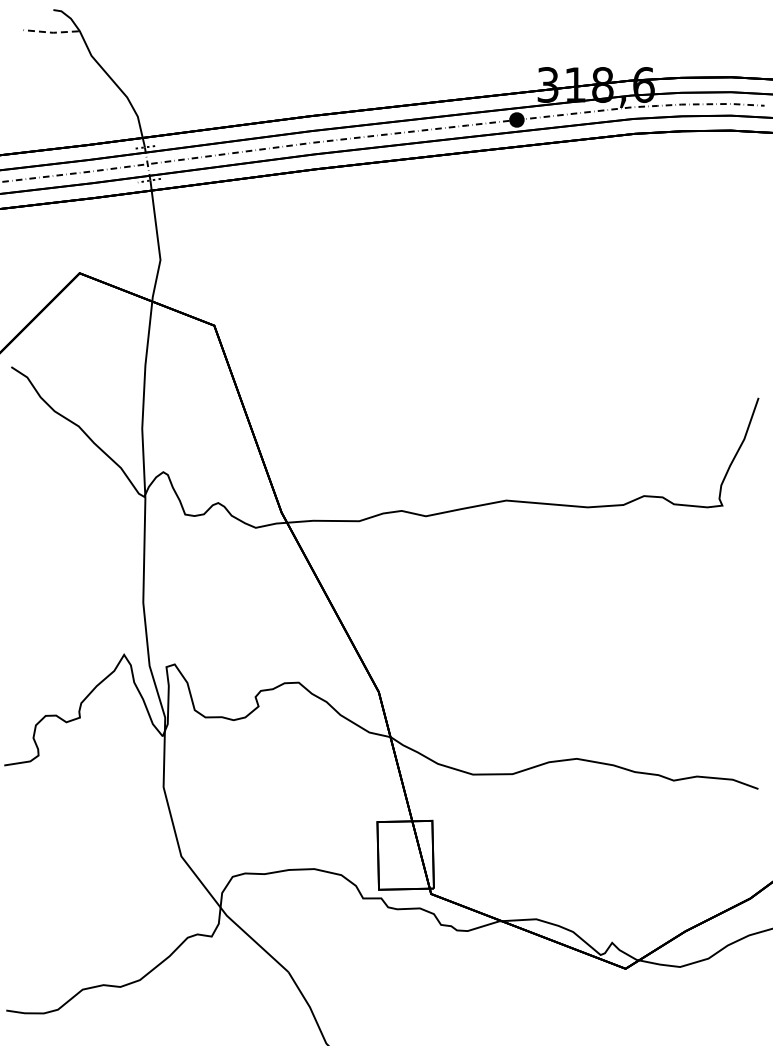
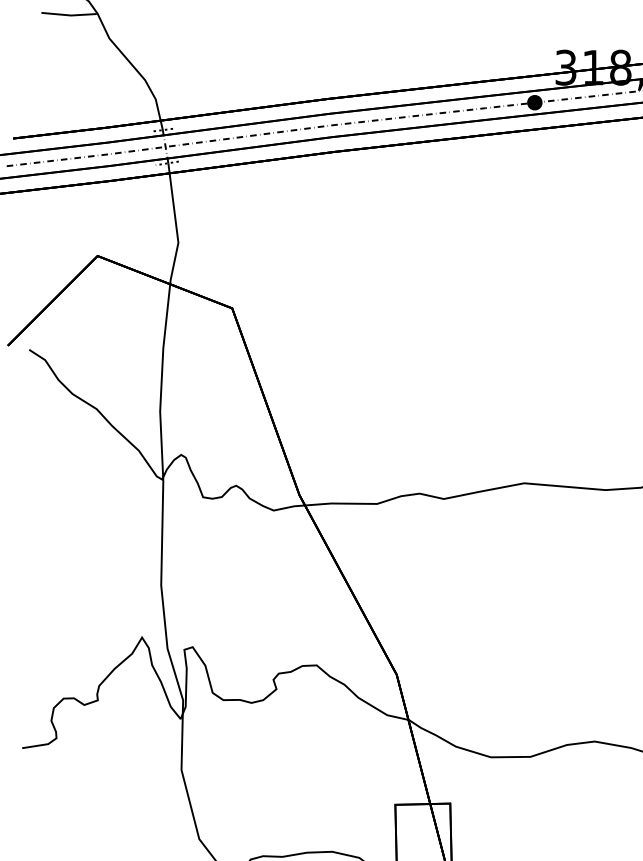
line: (51, 32) -> (69, 15), dashed -> solid

